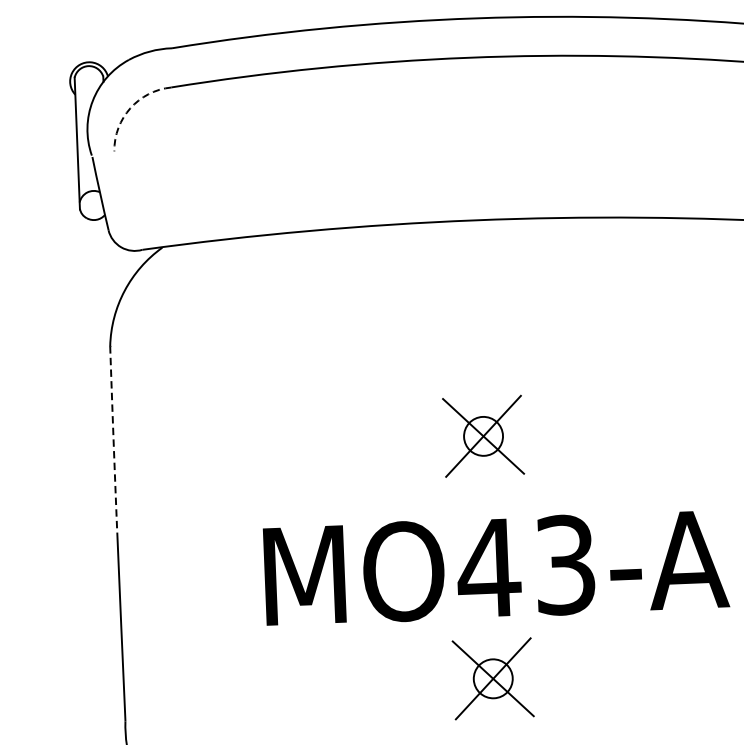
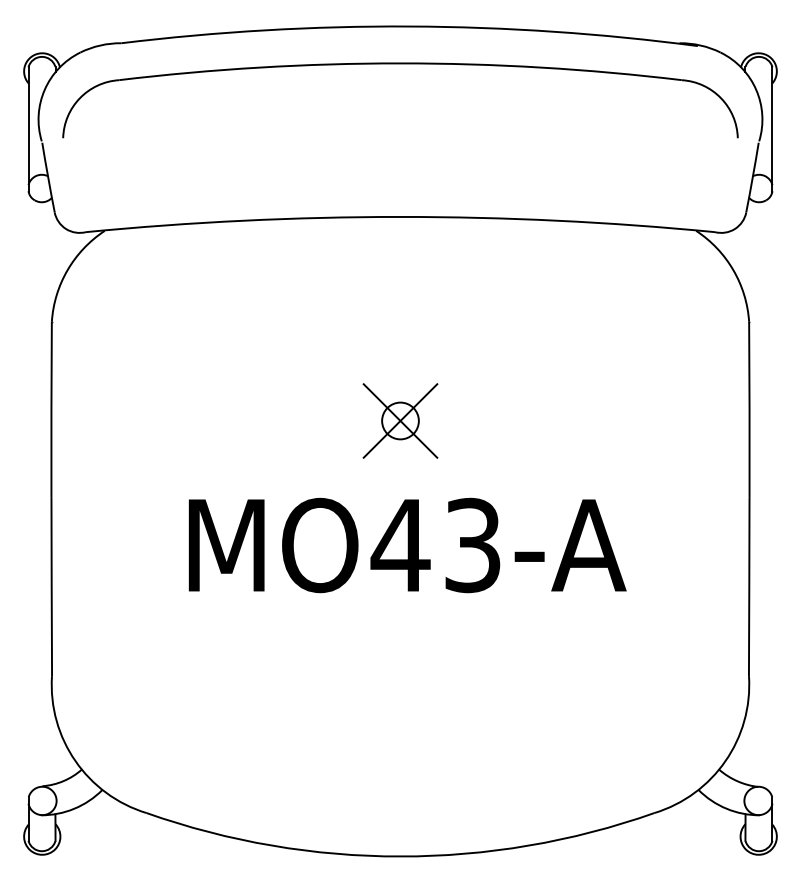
arc: (129, 108) -> (79, 98), dashed -> solid
arc: (113, 439) -> (51, 409), dashed -> solid
part: (493, 678) -> (400, 649), removed

